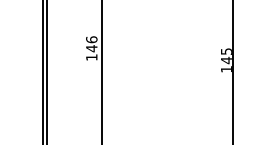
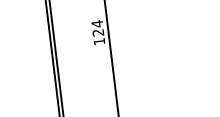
text: (91, 44) -> (97, 28), 146 -> 124

